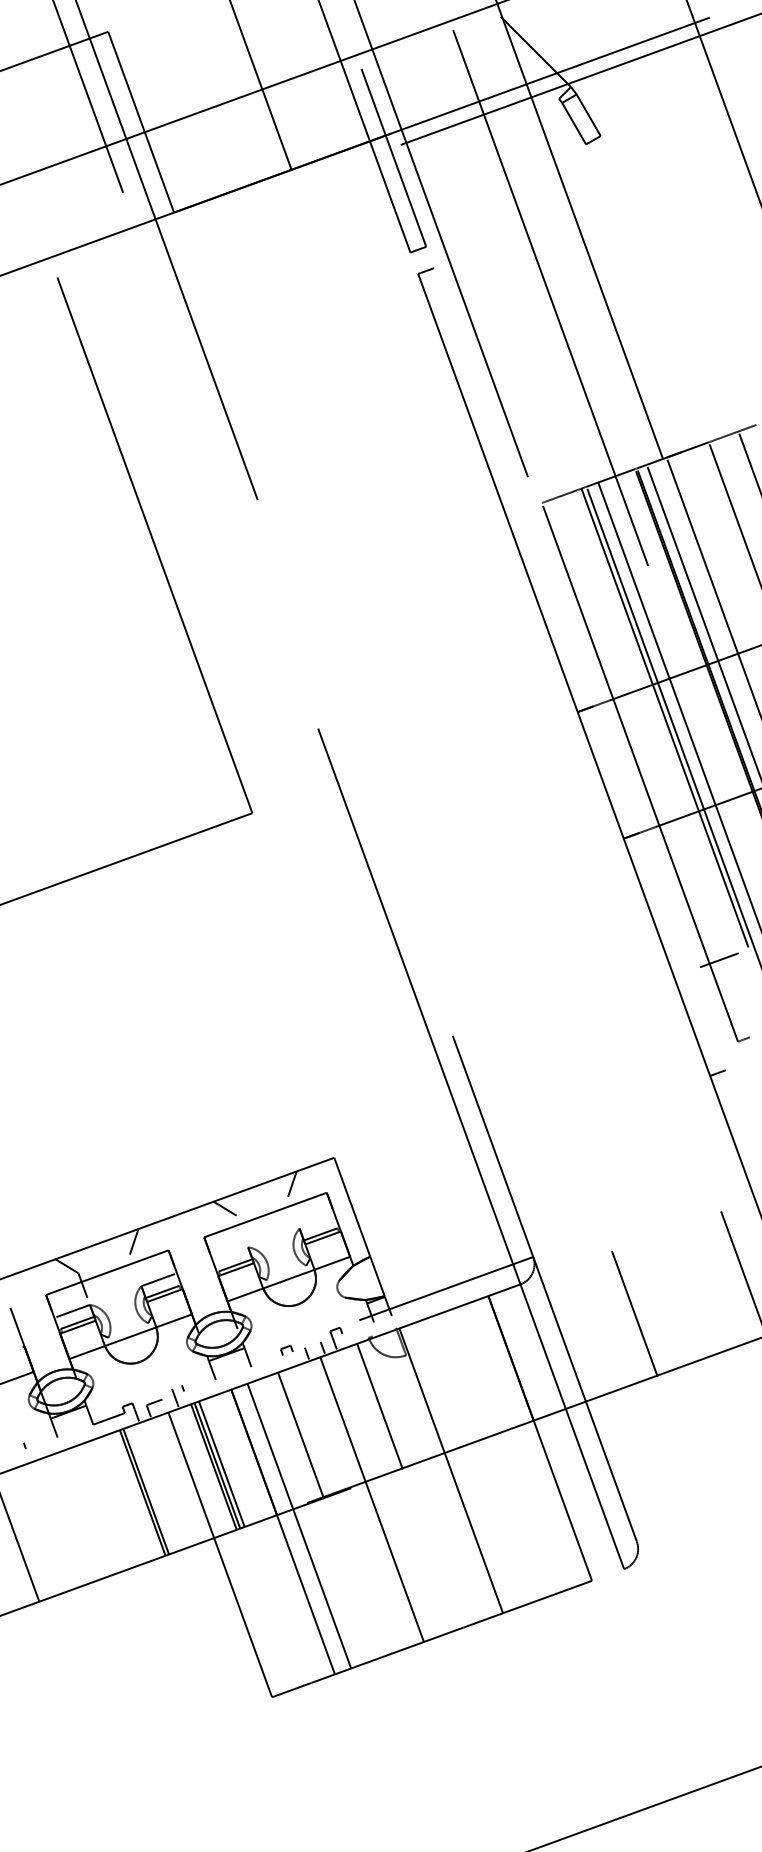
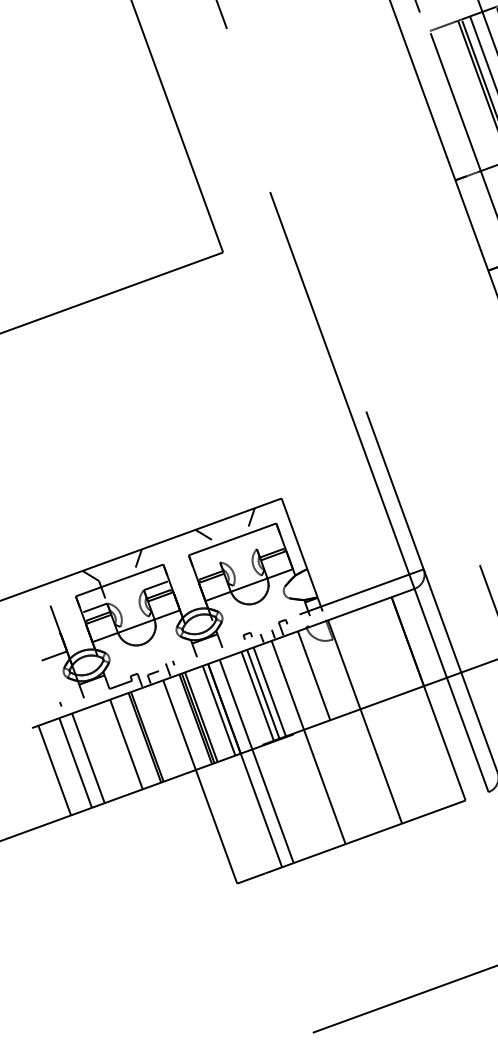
line: (317, 1429) -> (269, 692), added
line: (308, 1432) -> (263, 694), added
line: (246, 1454) -> (218, 710), added
line: (116, 1502) -> (126, 744), added
line: (63, 1521) -> (88, 758), added
line: (45, 1528) -> (75, 763), added

